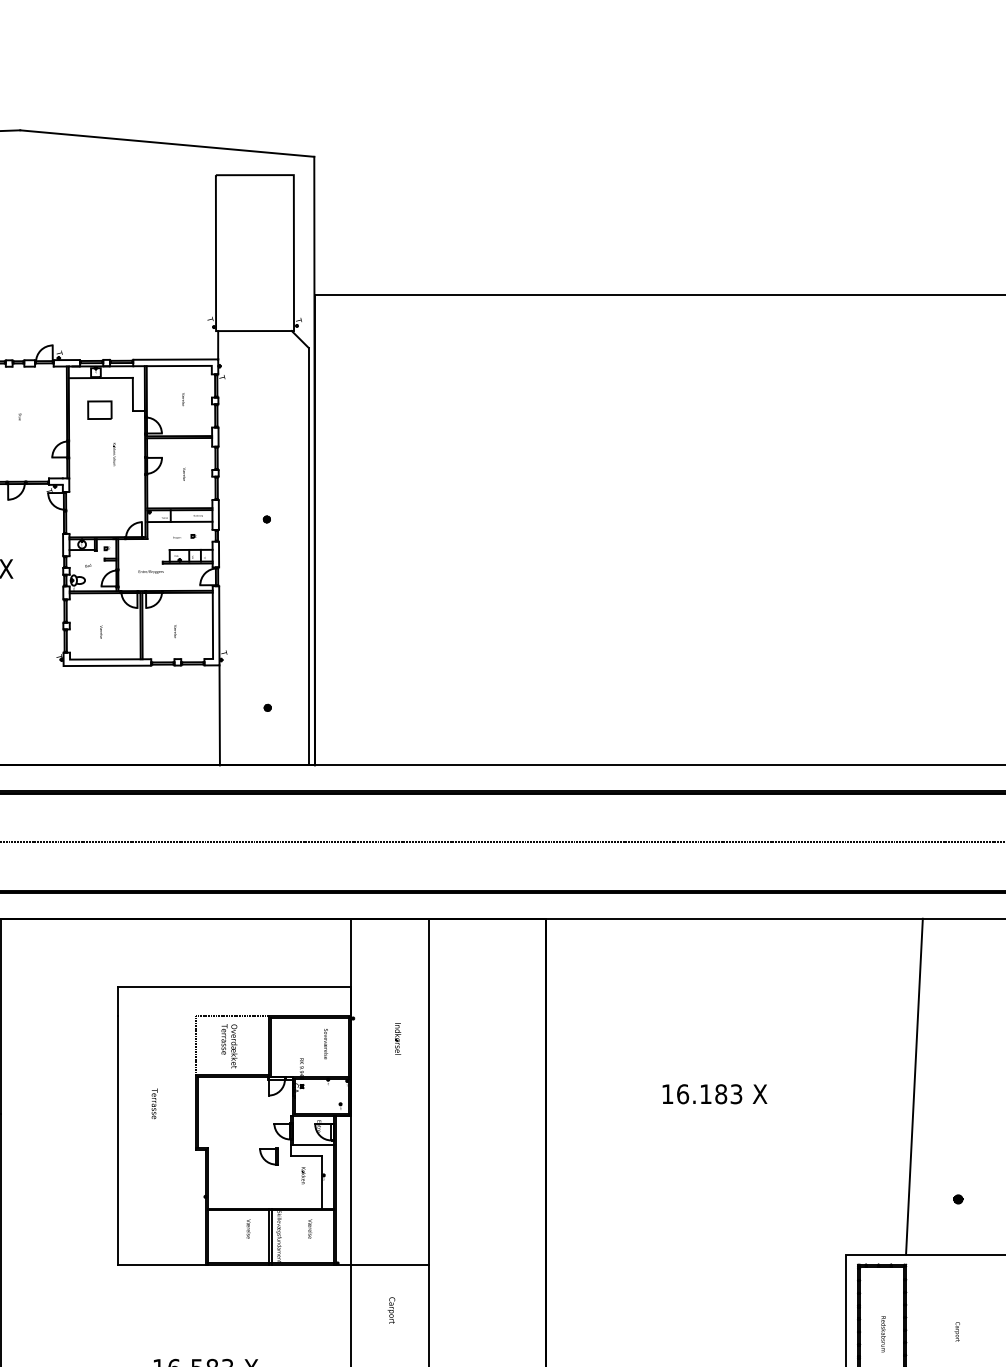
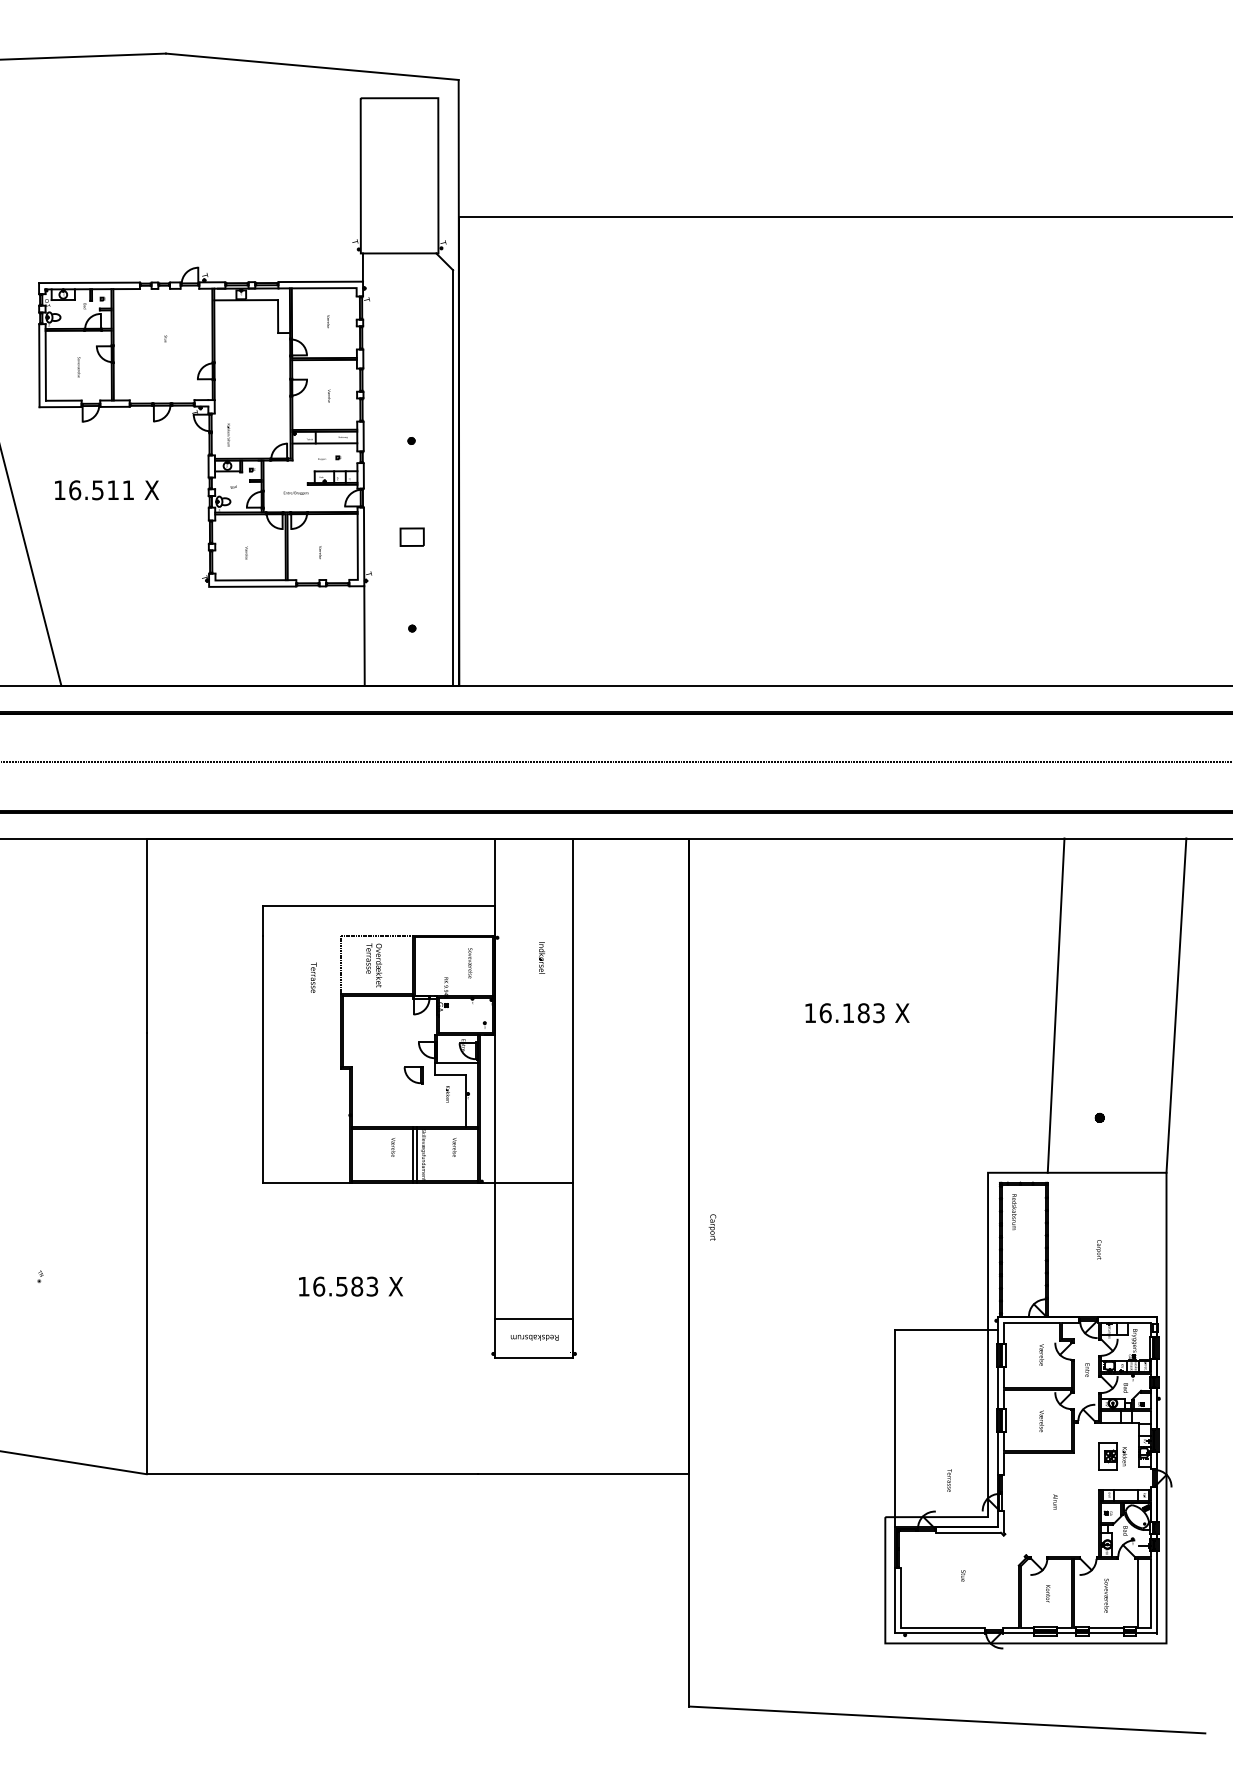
part: (99, 409) -> (411, 536), moved
text: (114, 453) -> (228, 434), moved
text: (154, 1103) -> (313, 977), moved
text: (391, 1310) -> (712, 1227), moved
text: (883, 1334) -> (1014, 1212), moved

